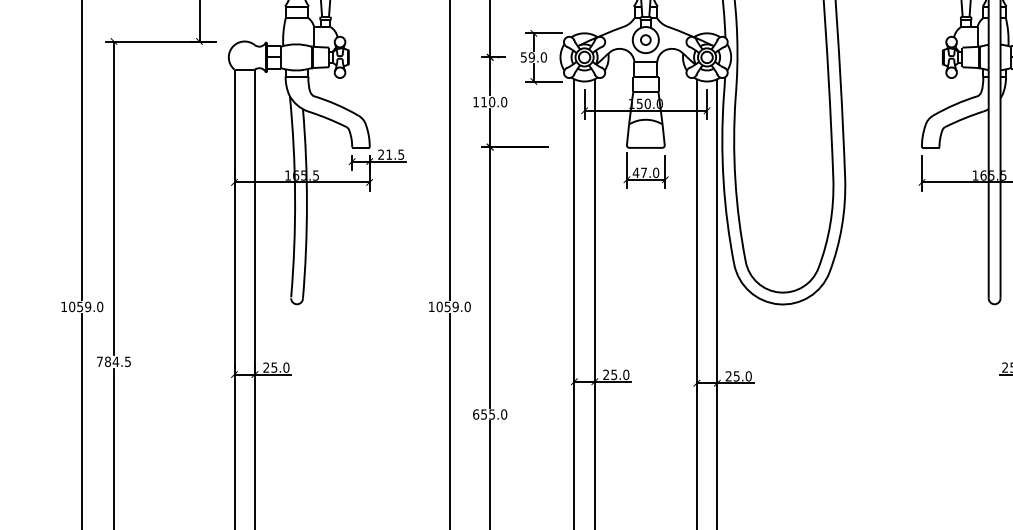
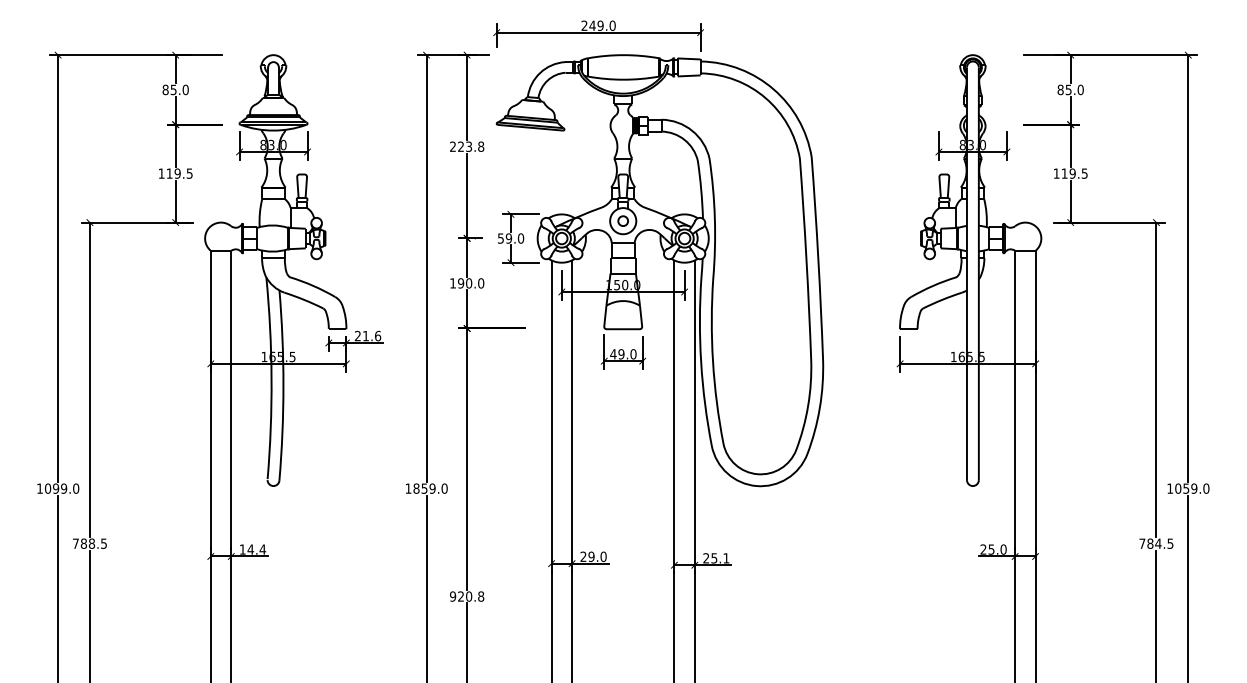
text: (484, 102) -> (461, 283), 110.0 -> 190.0
text: (401, 154) -> (378, 335), 21.5 -> 21.6
text: (644, 173) -> (621, 354), 47.0 -> 49.0
text: (80, 306) -> (56, 488), 1059.0 -> 1099.0
text: (439, 306) -> (416, 488), 1059.0 -> 1859.0
text: (115, 361) -> (91, 543), 784.5 -> 788.5
text: (276, 367) -> (252, 549), 25.0 -> 14.4
text: (614, 374) -> (591, 556), 25.0 -> 29.0
text: (748, 376) -> (726, 558), 25.0 -> 25.1
text: (490, 414) -> (467, 596), 655.0 -> 920.8

